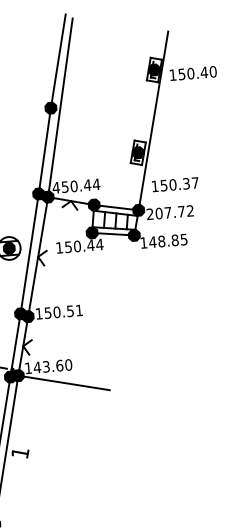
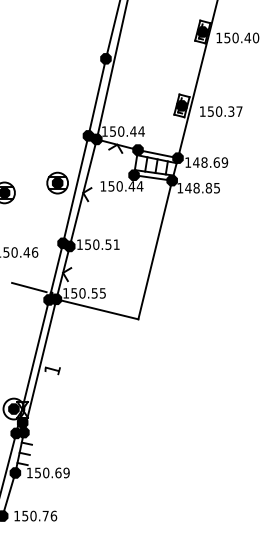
text: (175, 184) -> (221, 111), moved
text: (55, 187) -> (104, 131), 450.44 -> 150.44
text: (170, 212) -> (206, 162), 207.72 -> 148.69
line: (122, 312) -> (155, 249), added
text: (52, 366) -> (88, 293), 143.60 -> 150.55

